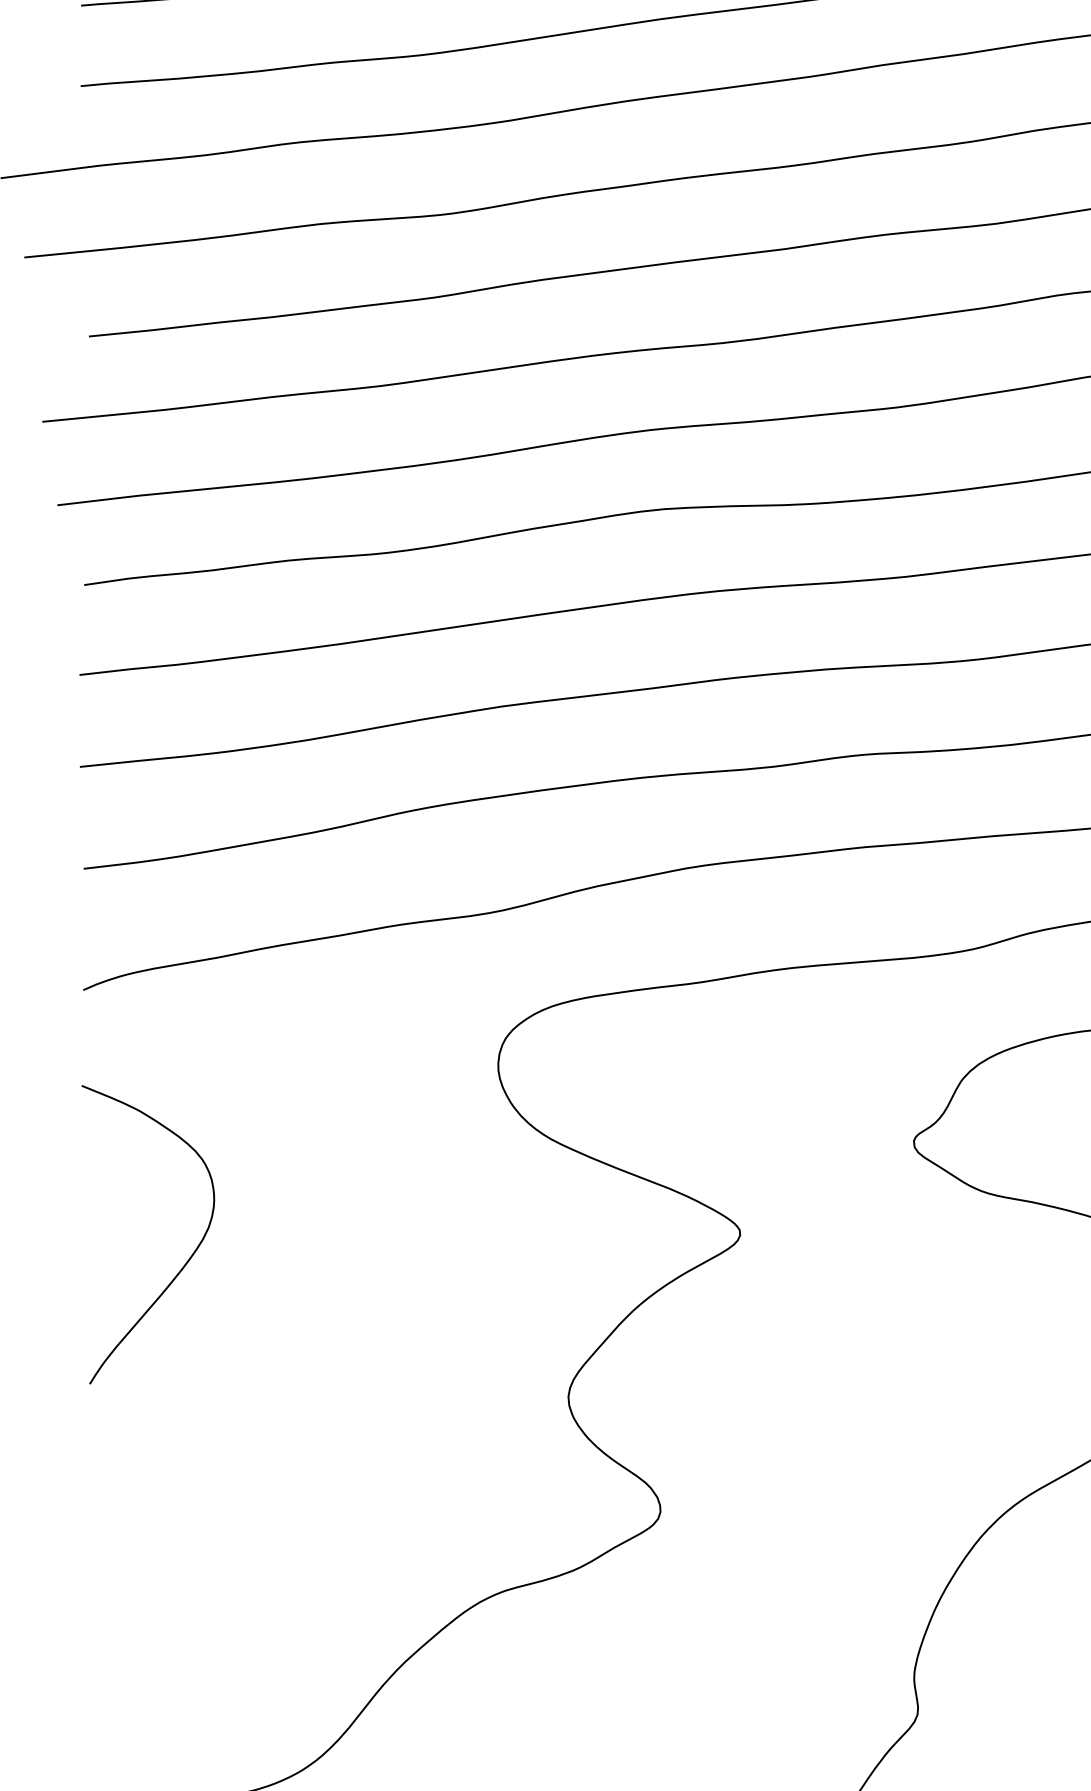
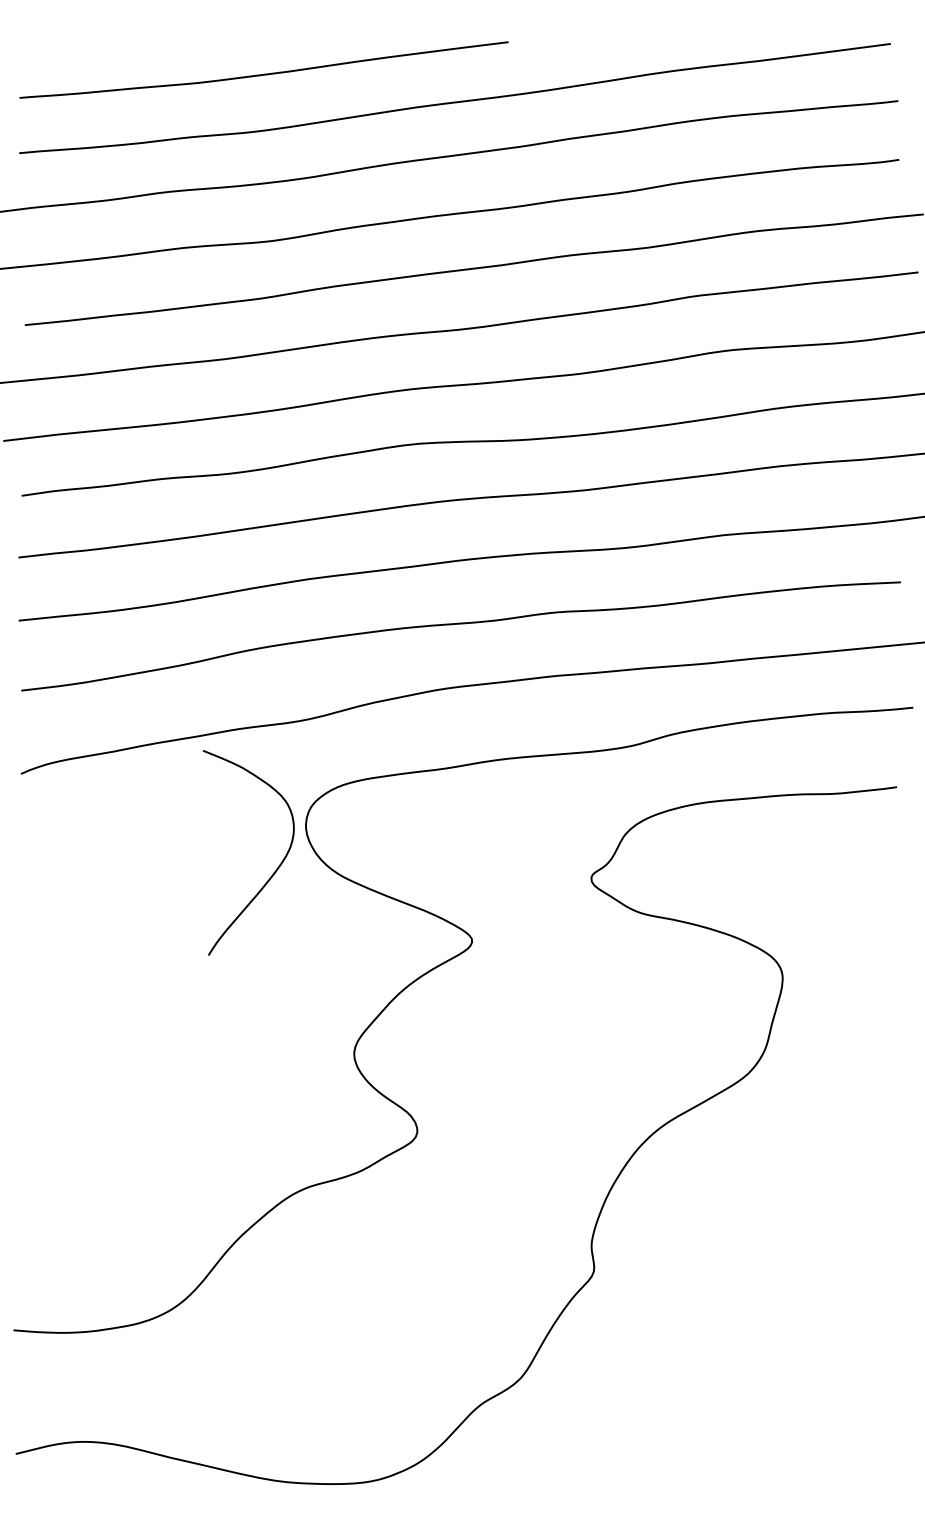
curve: (184, 1263) -> (273, 872), moved

